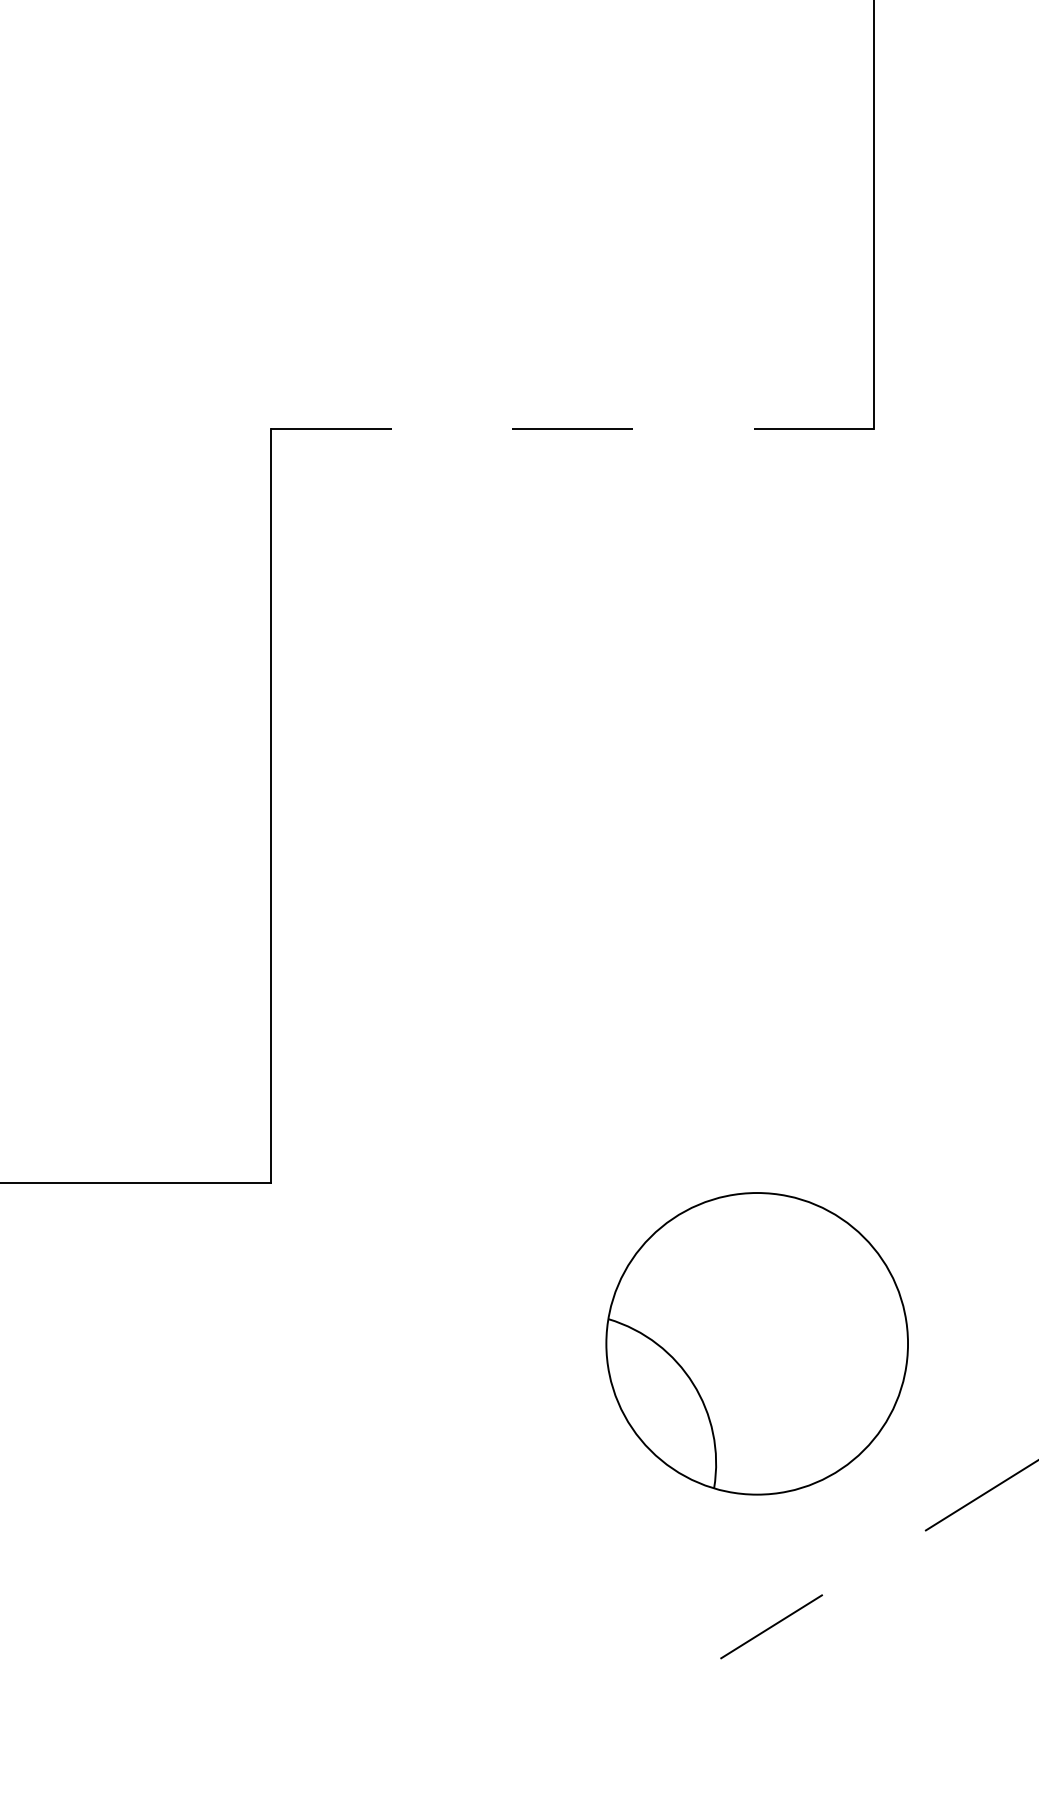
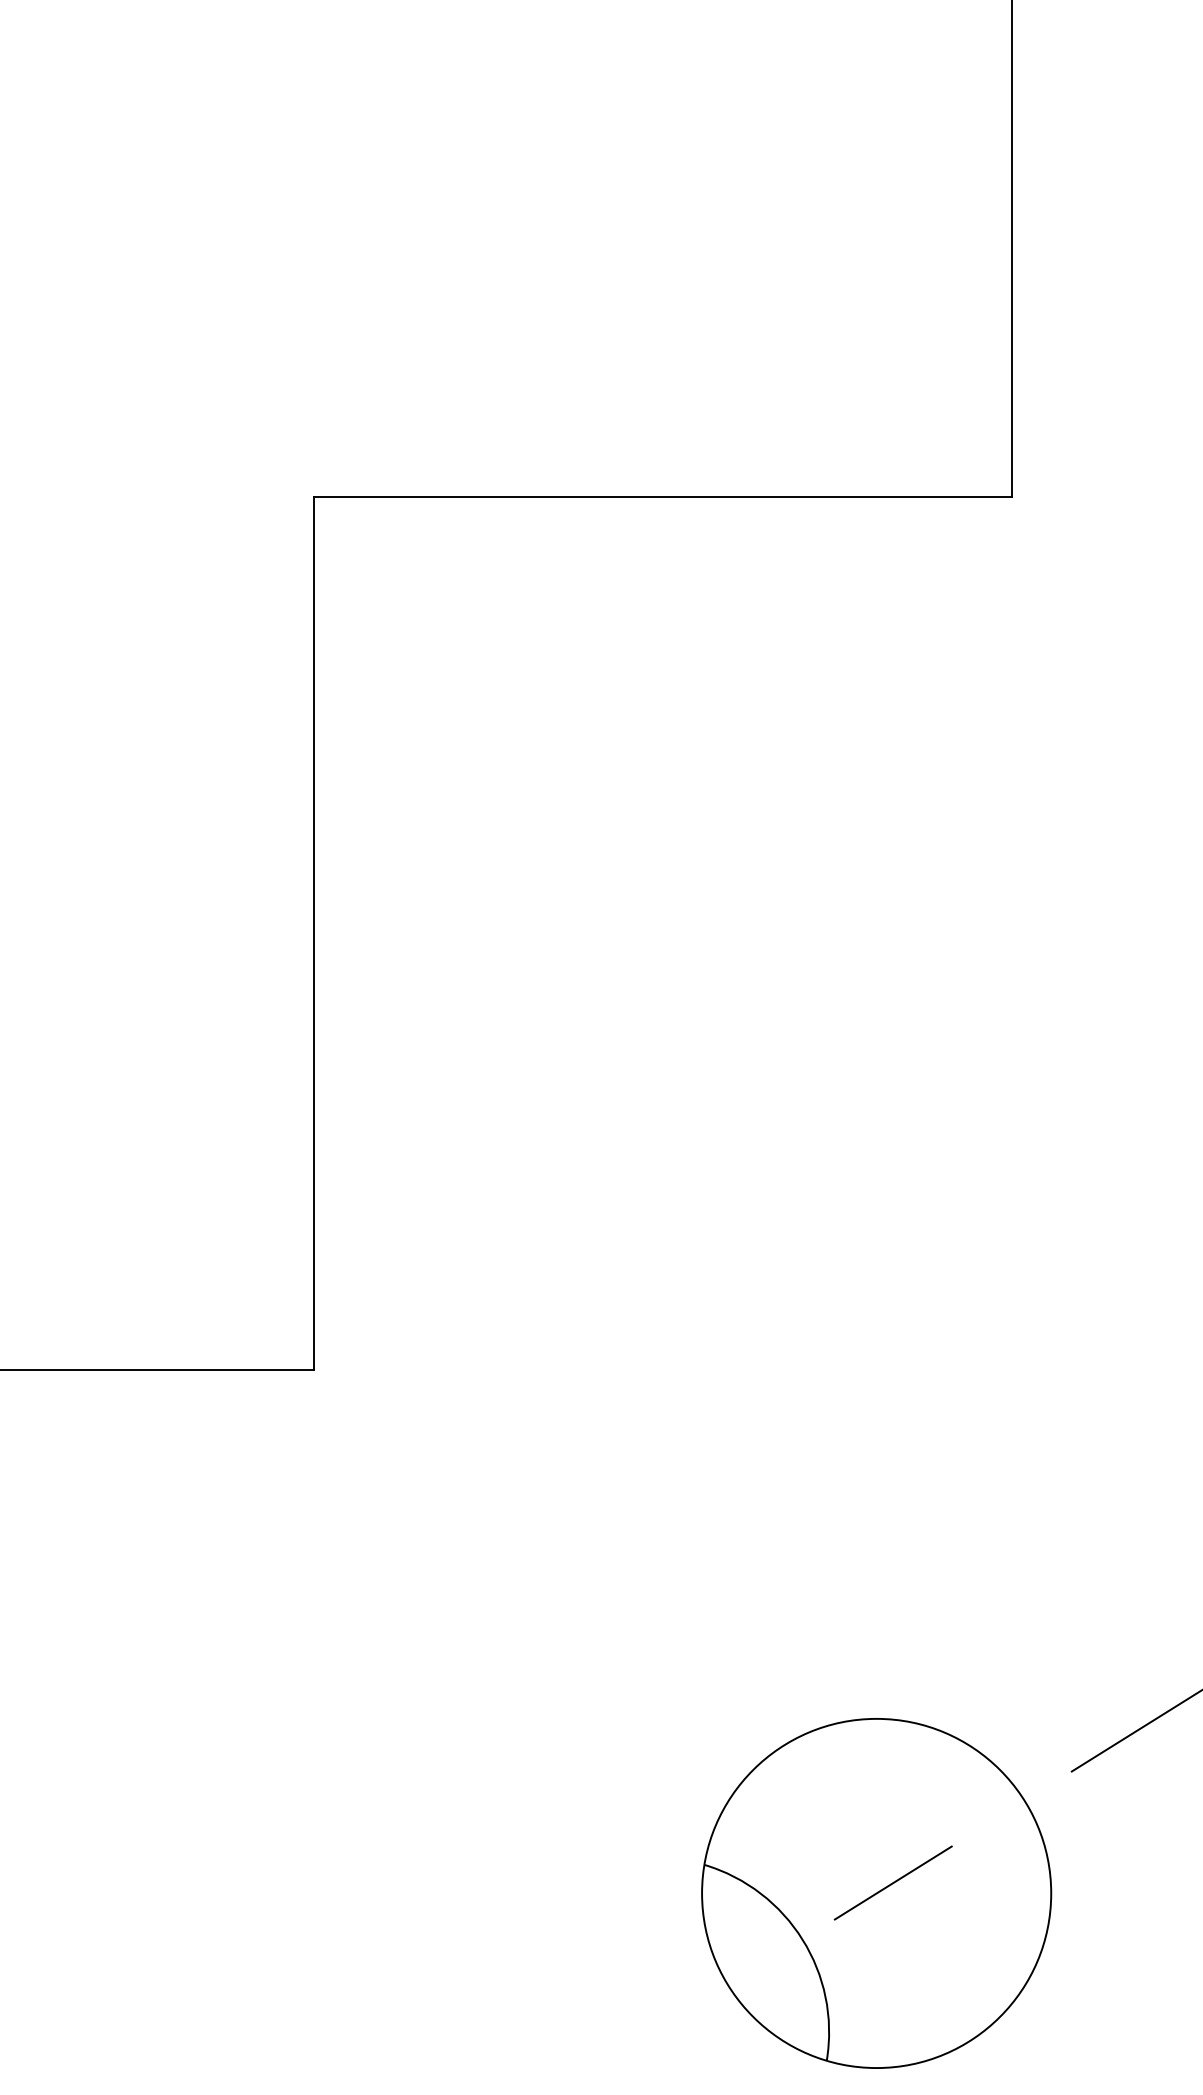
line: (572, 428) -> (662, 496), dashed -> solid
part: (757, 1343) -> (876, 1893), moved

